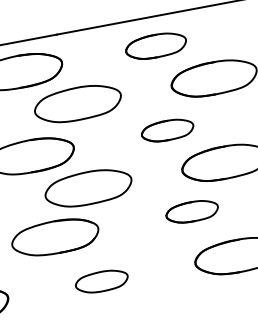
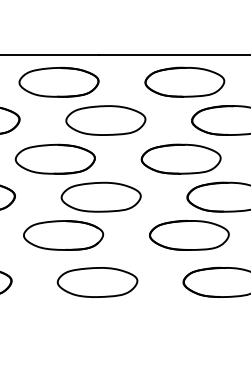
part: (155, 45) -> (184, 81), size x1.43
part: (166, 129) -> (180, 158), size x1.67
part: (192, 211) -> (189, 235), size x1.67
part: (101, 281) -> (97, 282), size x1.67

